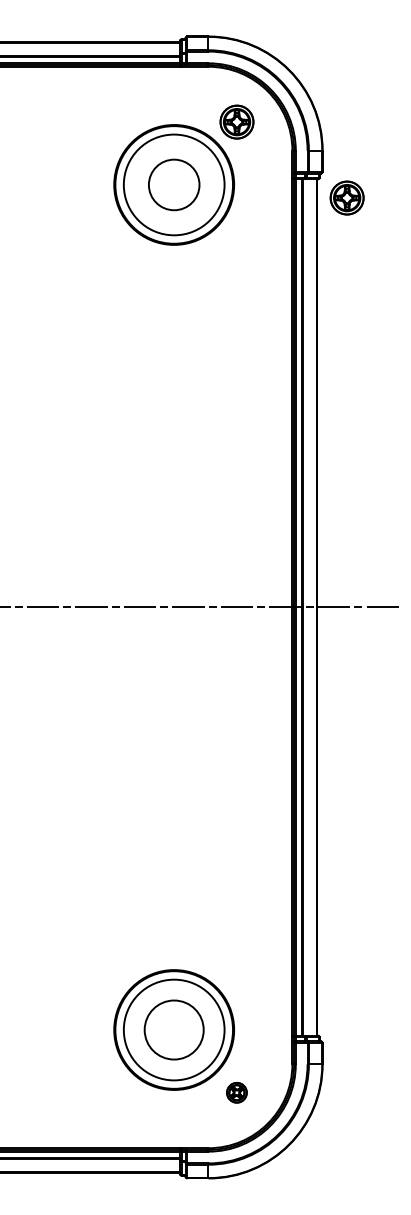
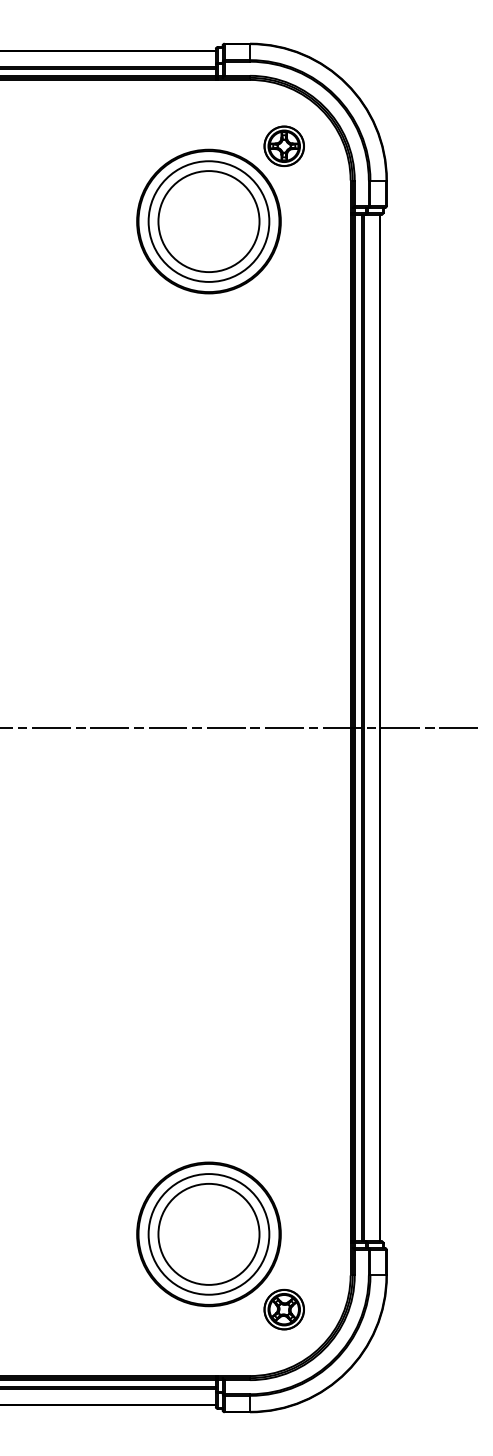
circle: (173, 184) -> (208, 221), size x1.67
part: (346, 197) -> (415, 236), removed
circle: (173, 1029) -> (208, 1233), size x1.43
part: (236, 1092) -> (283, 1309), size x1.67

